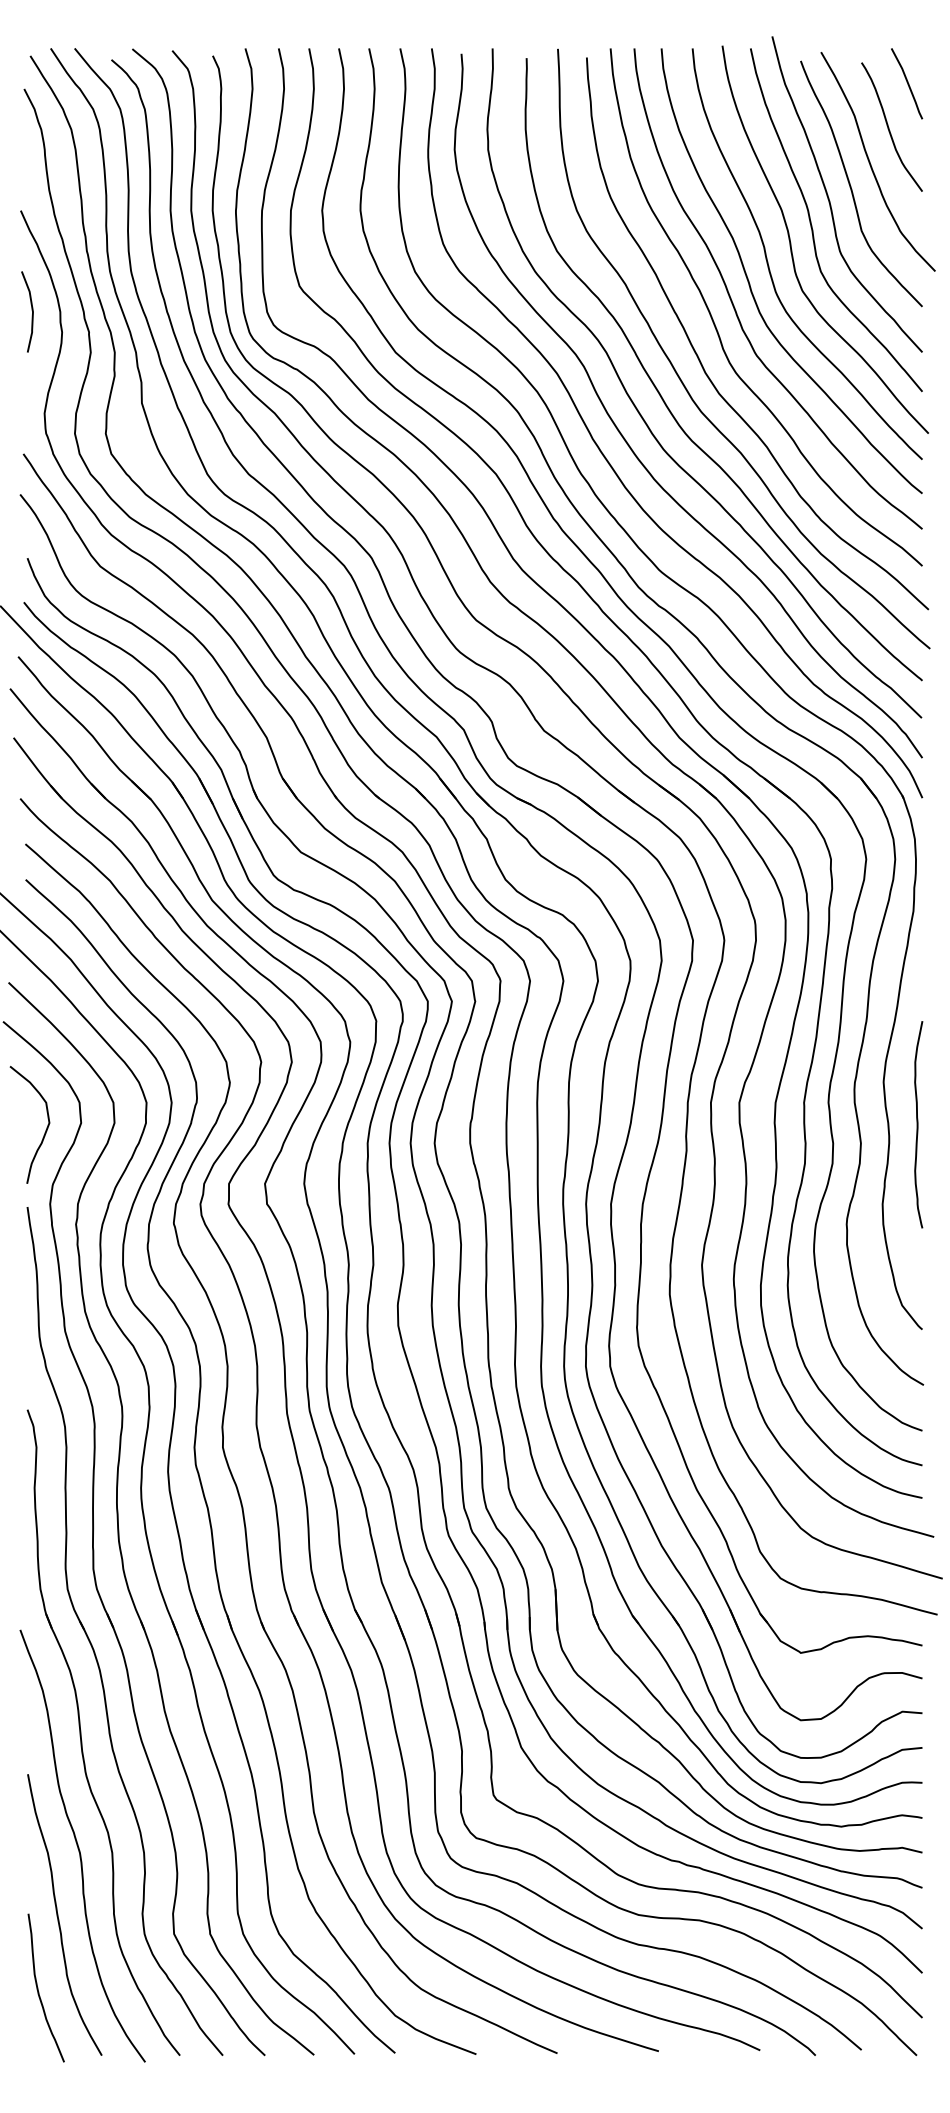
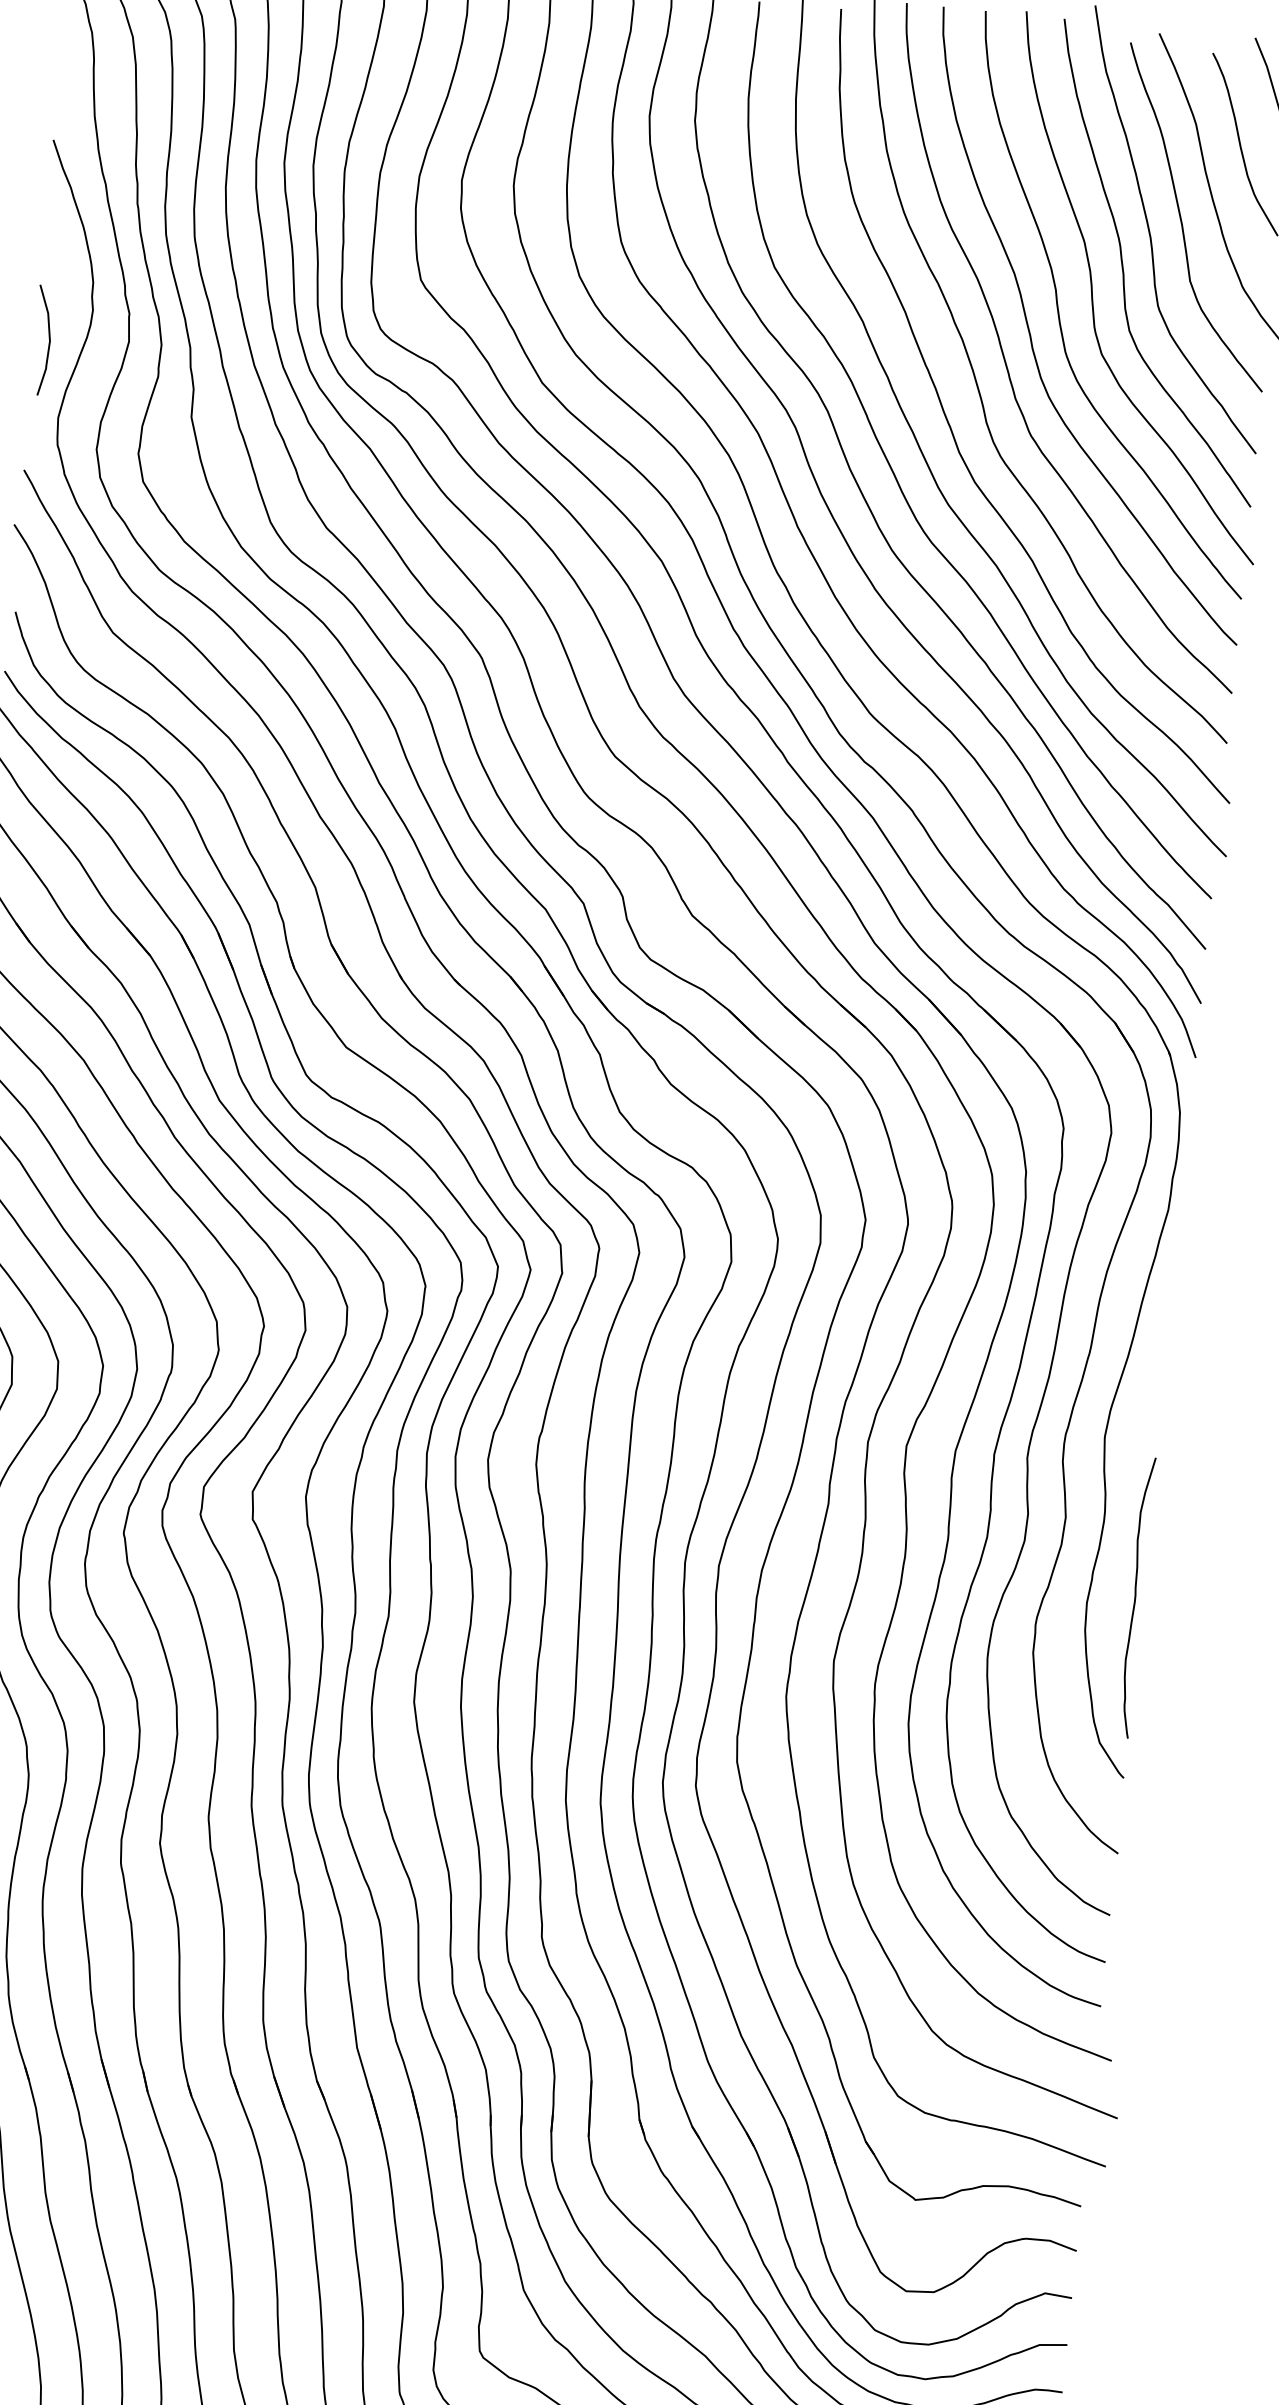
curve: (31, 310) -> (48, 339), moved
curve: (918, 1124) -> (1136, 1597), moved

